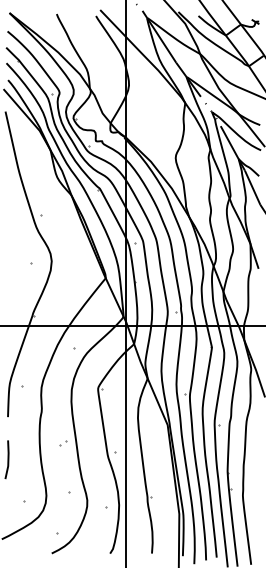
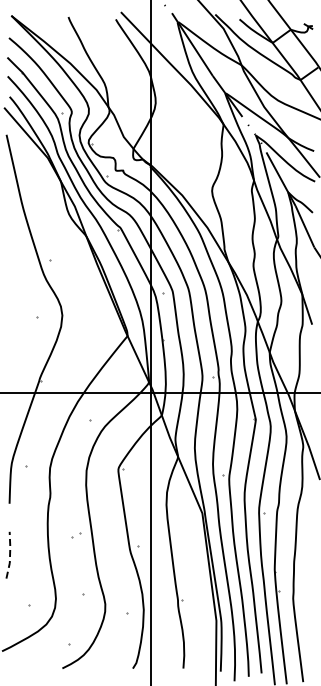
line: (8, 459) -> (10, 555), solid -> dashed

